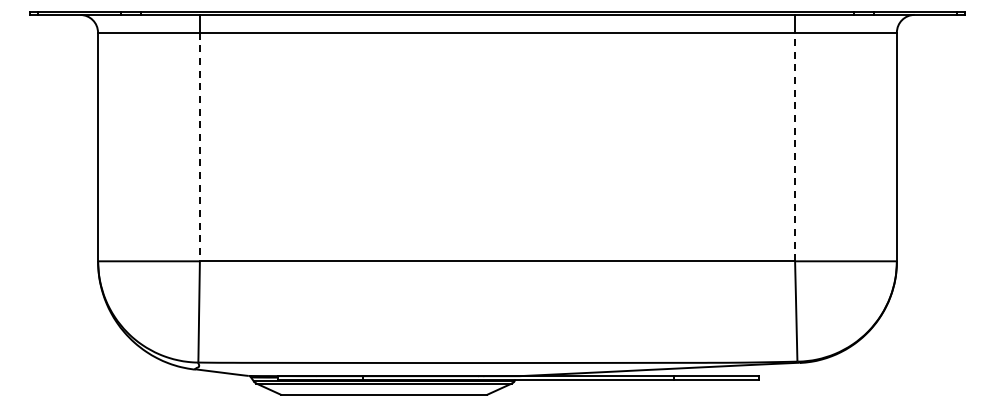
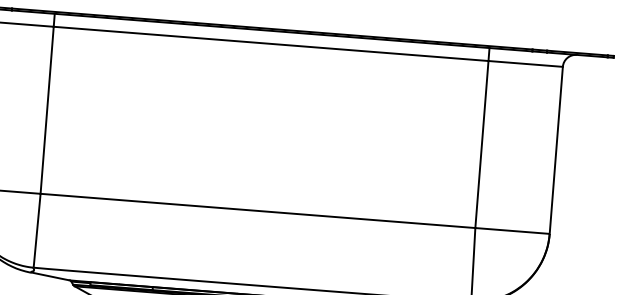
line: (795, 146) -> (482, 144), dashed -> solid
line: (199, 147) -> (46, 110), dashed -> solid

